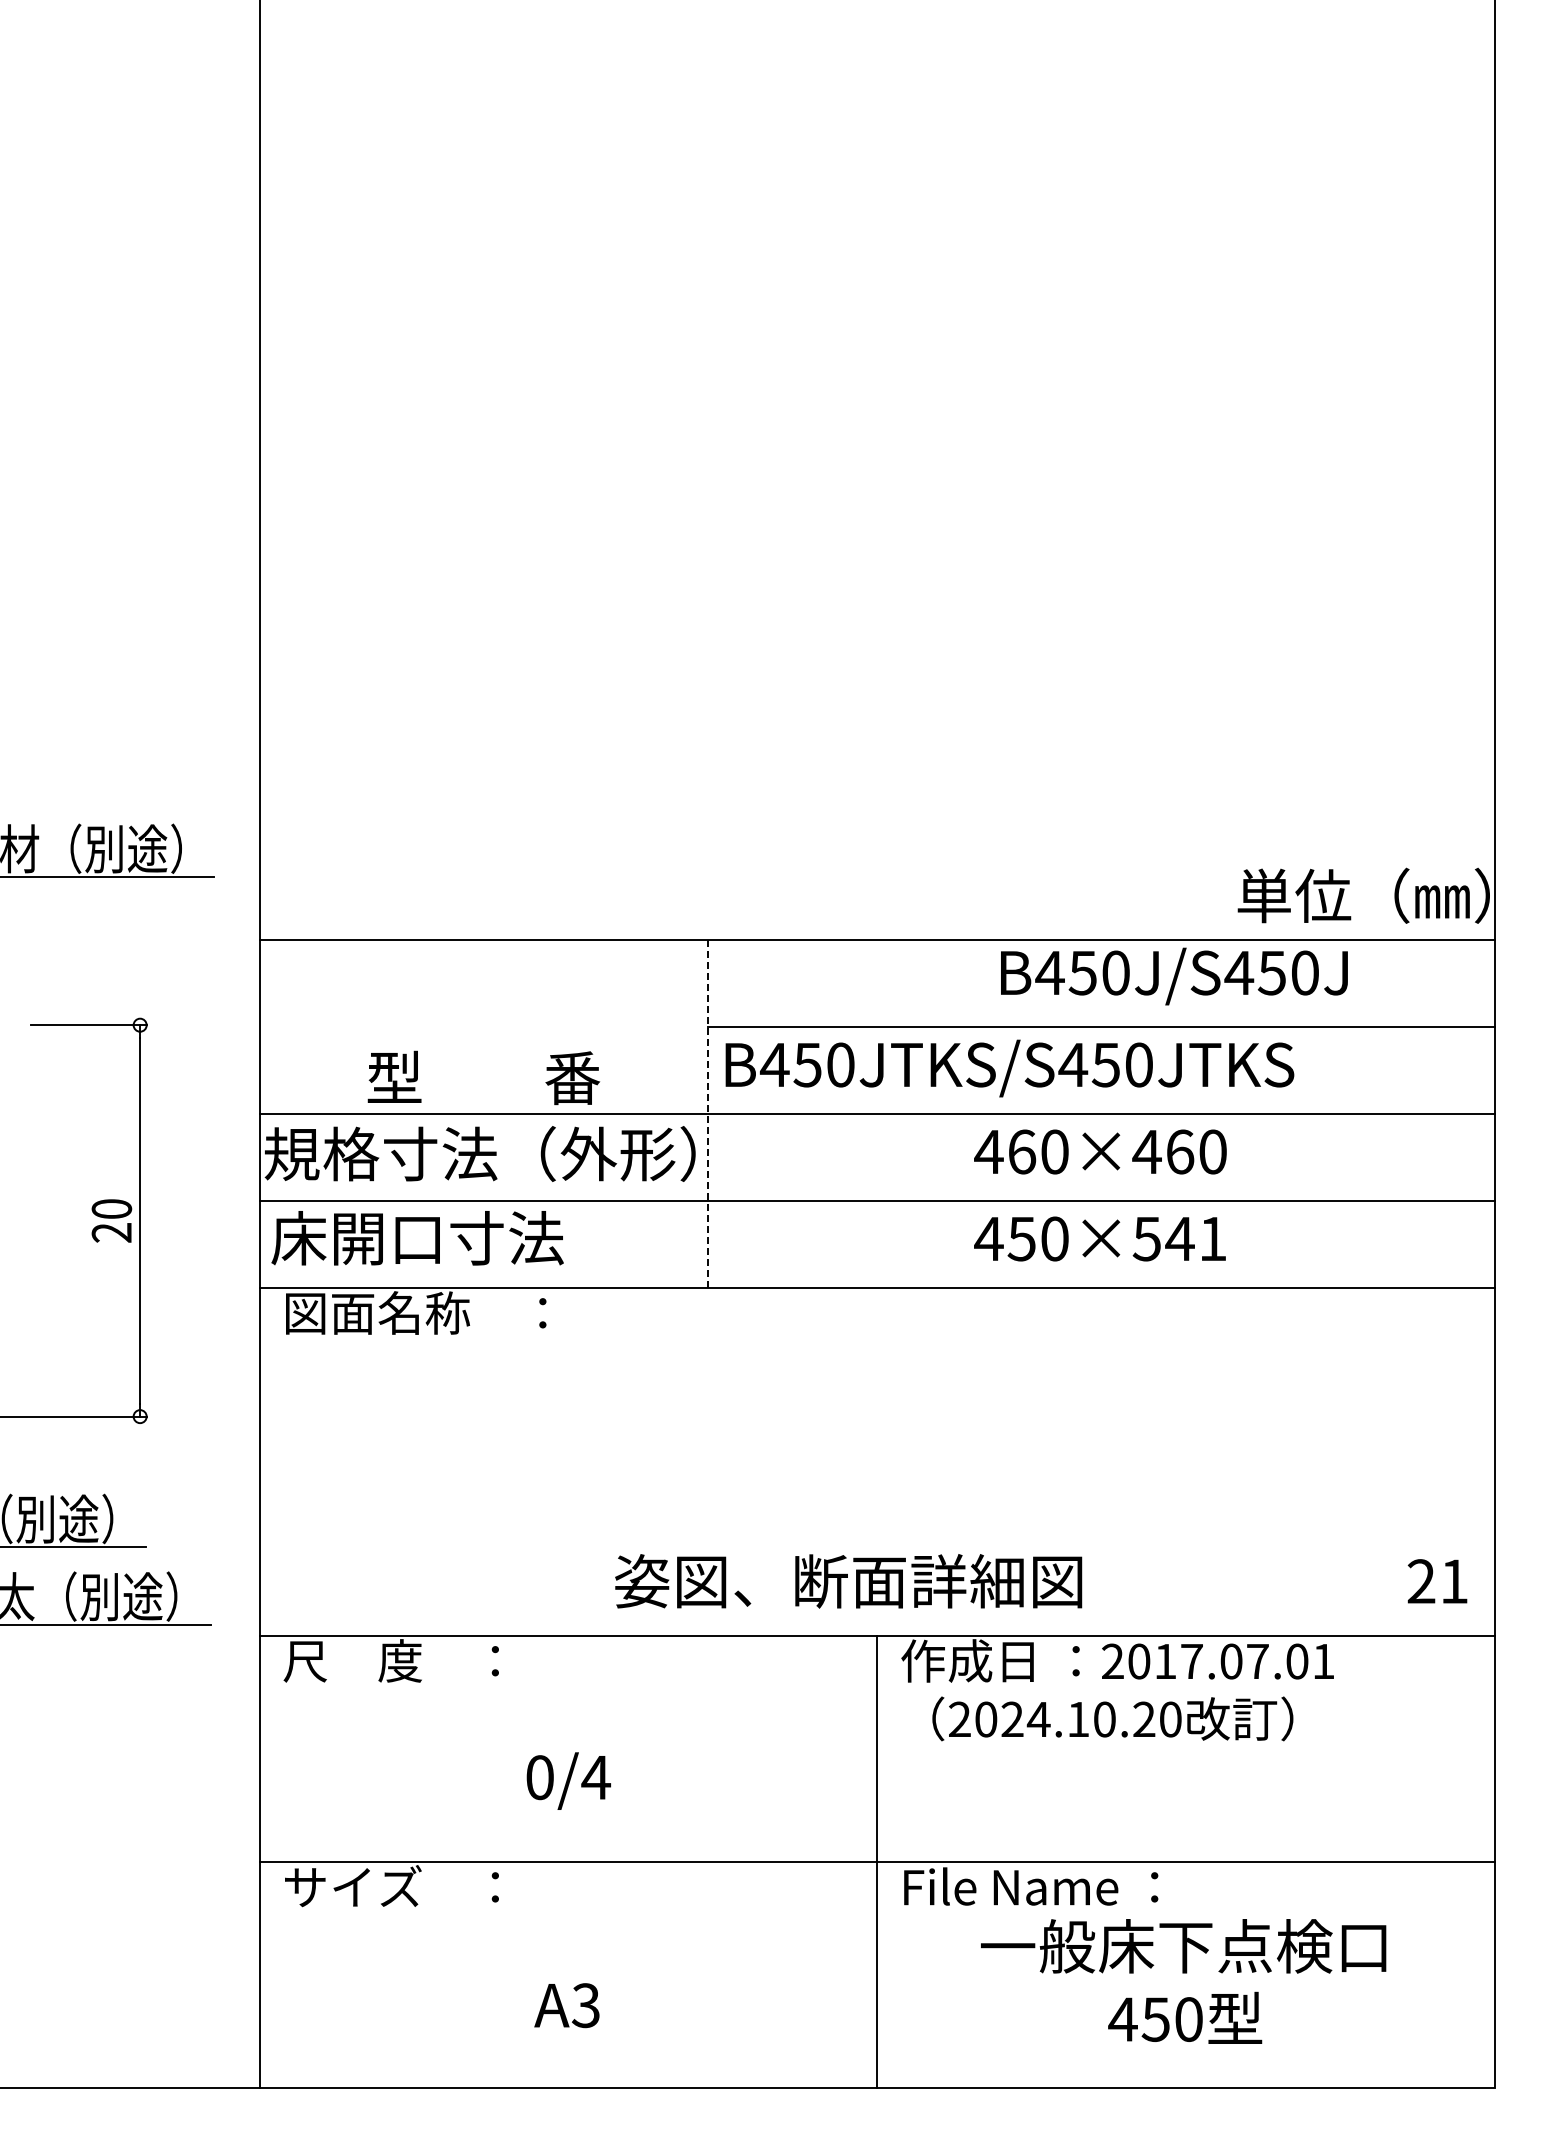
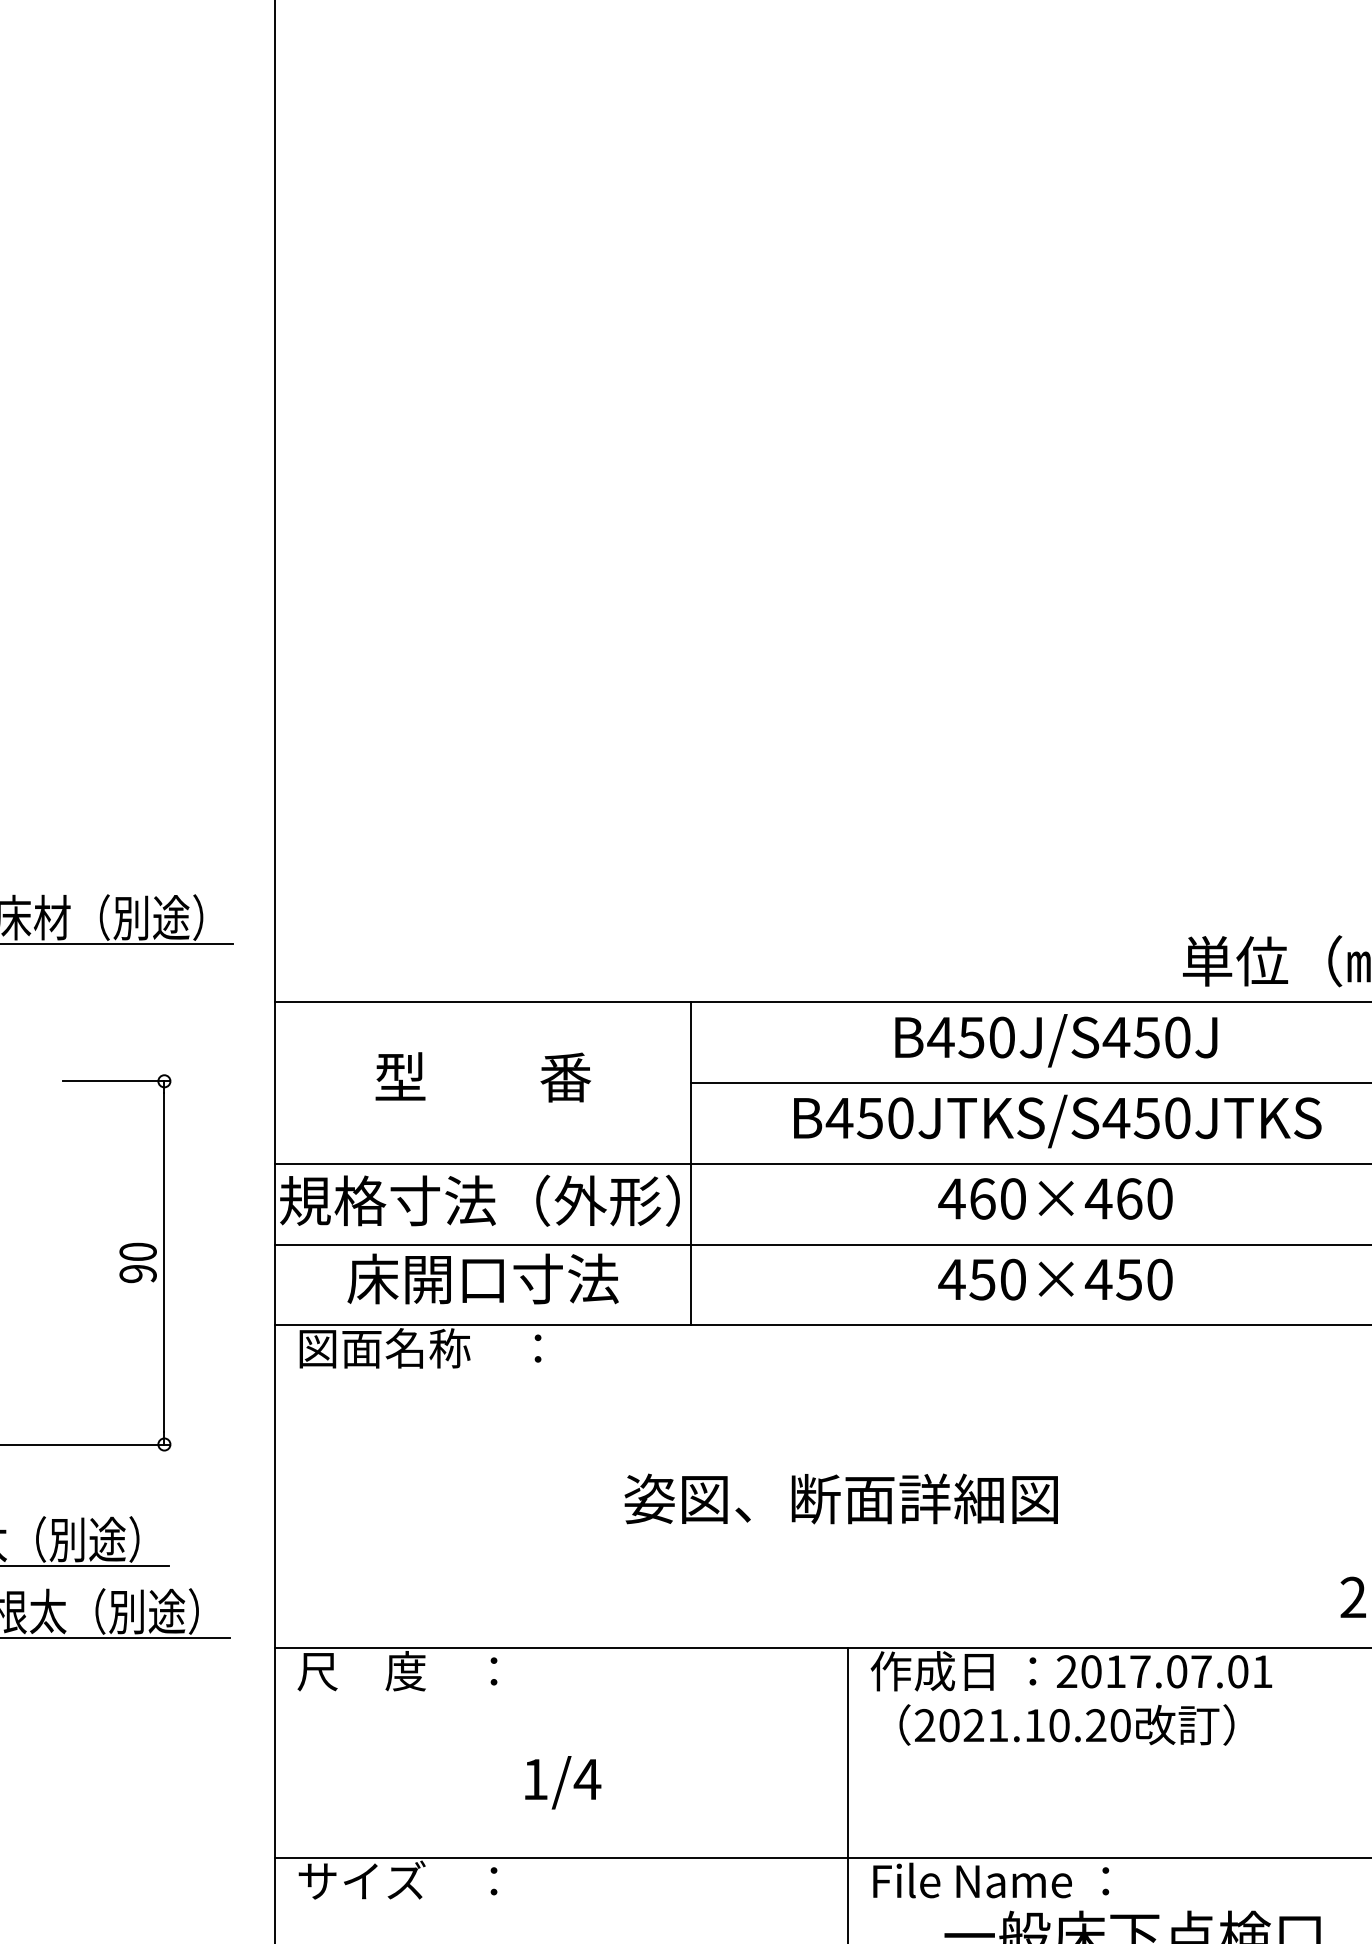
text: (1174, 976) -> (1056, 1040), moved
text: (1009, 1068) -> (1057, 1121), moved
text: (483, 1077) -> (482, 1076), moved
line: (707, 1114) -> (690, 1164), dashed -> solid
text: (112, 1232) -> (138, 1273), 20 -> 90
text: (417, 1238) -> (482, 1279), moved
text: (1179, 1238) -> (1128, 1279), 450×541 -> 450×450
text: (848, 1581) -> (841, 1499), moved
text: (1038, 1719) -> (997, 1725), 2024.10.20 -> 2021.10.20
text: (539, 1777) -> (534, 1779), 0/4 -> 1/4

